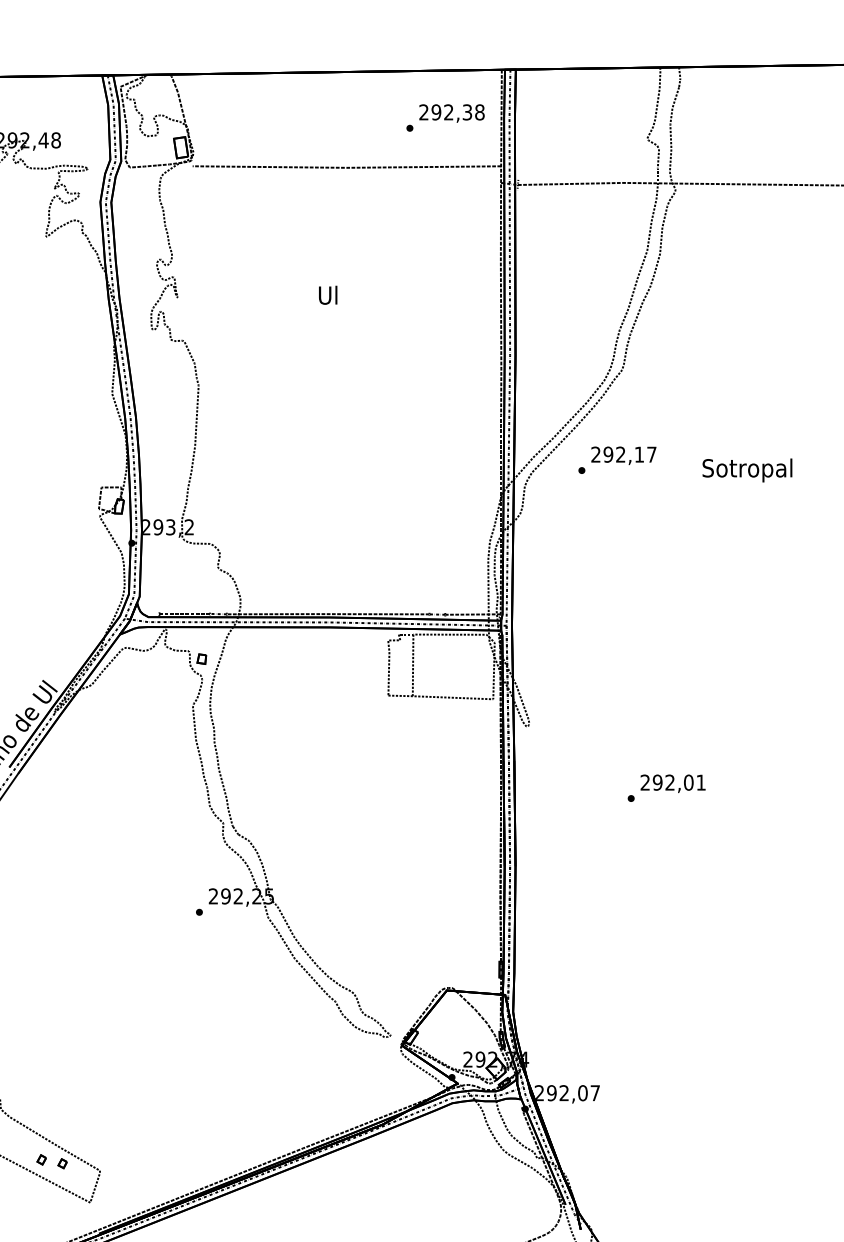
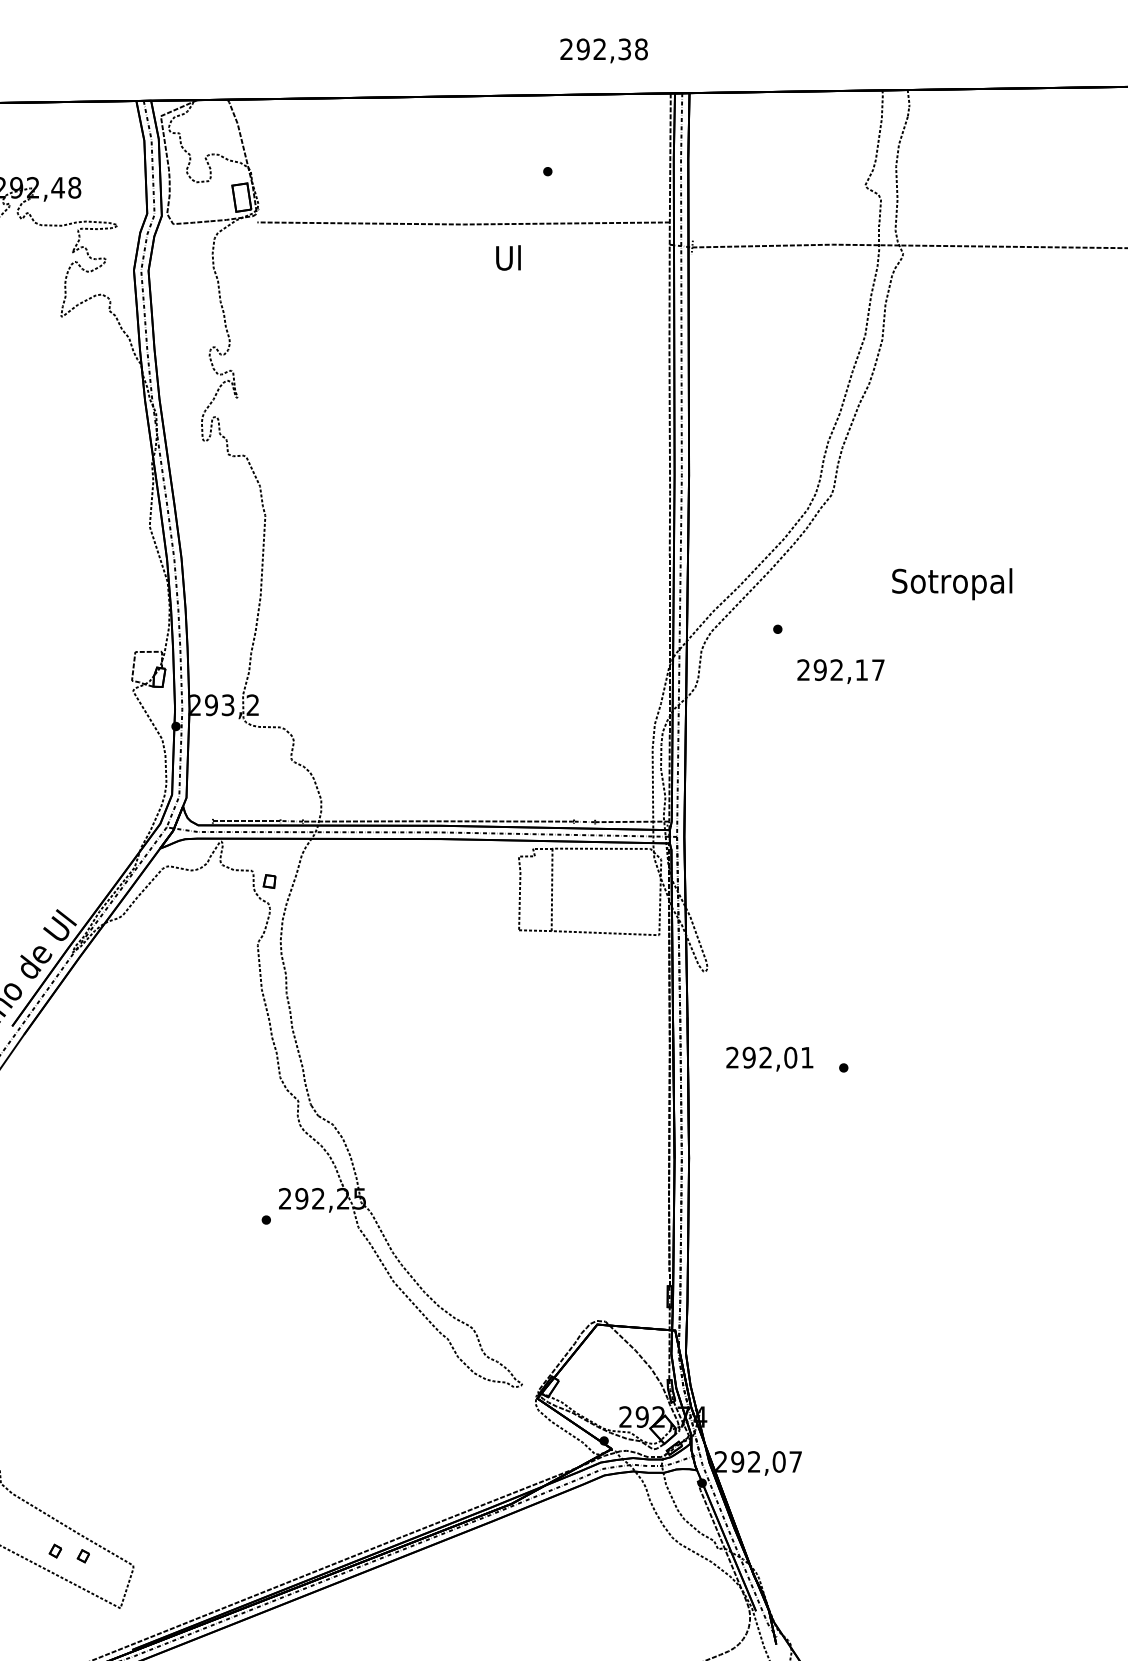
text: (451, 113) -> (603, 50), moved
text: (328, 294) -> (508, 257), moved
text: (623, 455) -> (840, 671), moved
text: (747, 470) -> (952, 584), moved
text: (672, 783) -> (769, 1058), moved

